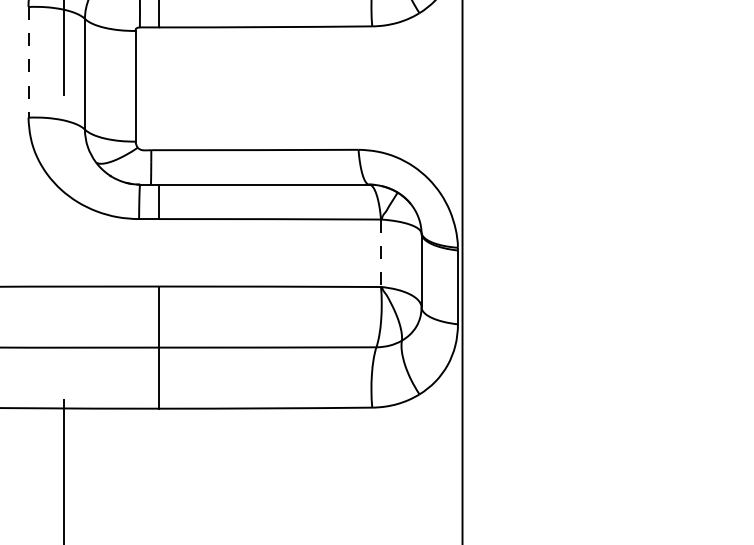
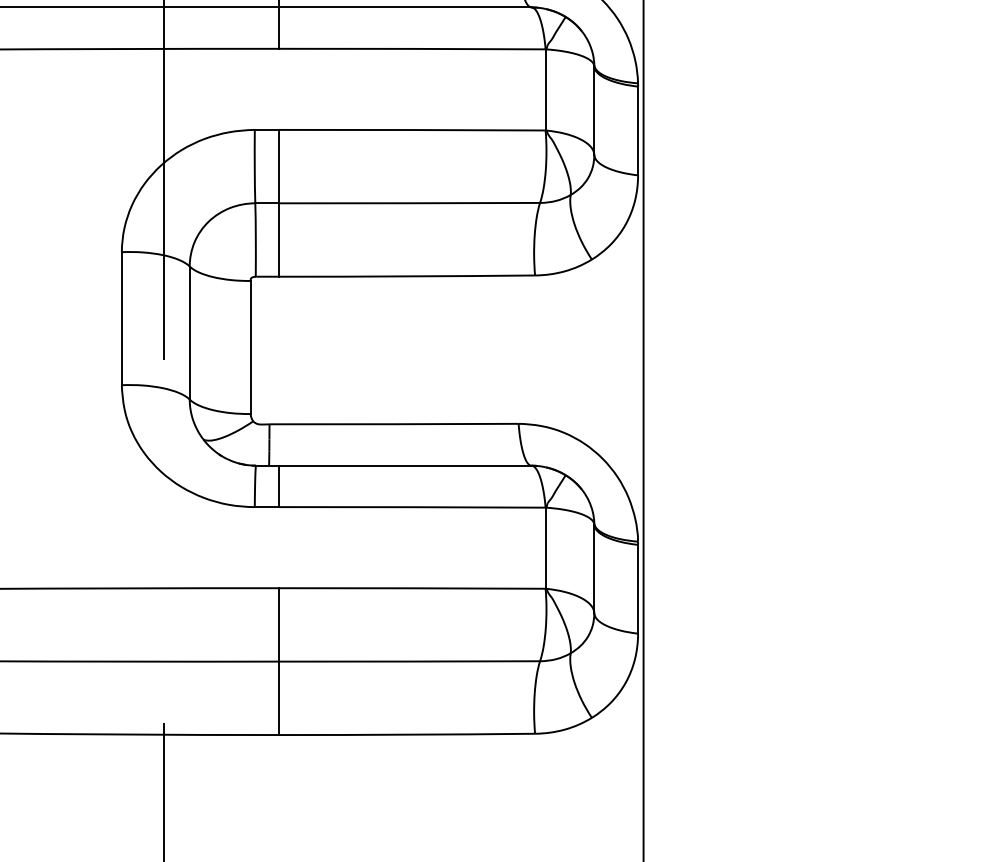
line: (28, 62) -> (121, 318), dashed -> solid
line: (380, 253) -> (545, 548), dashed -> solid

